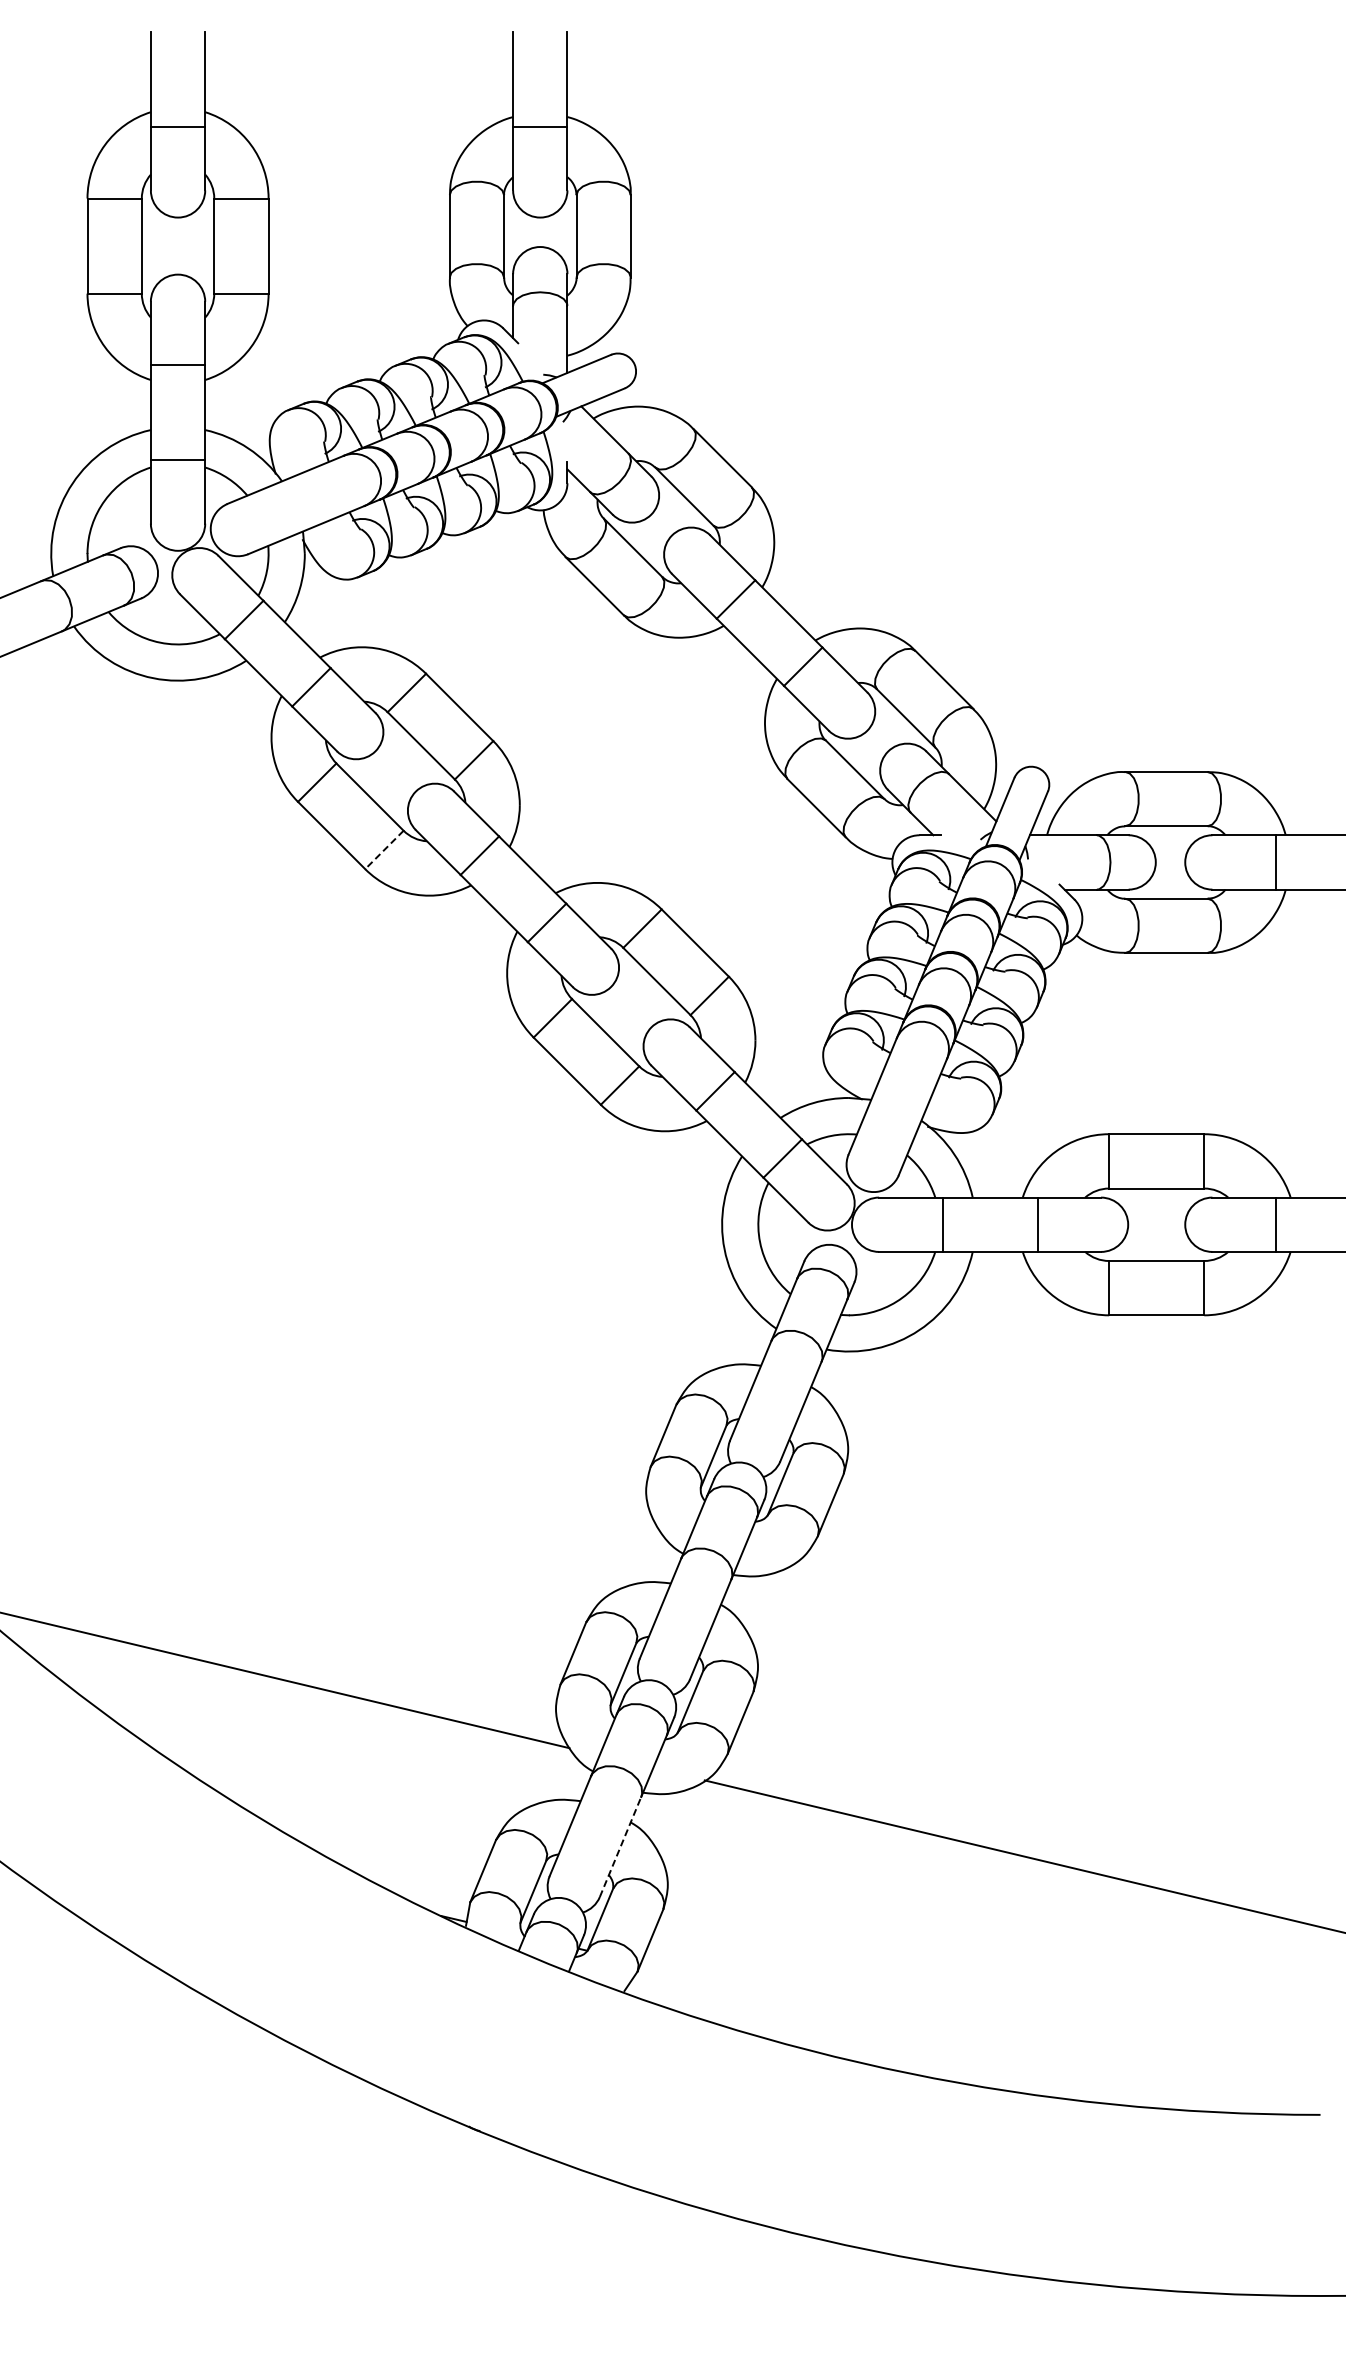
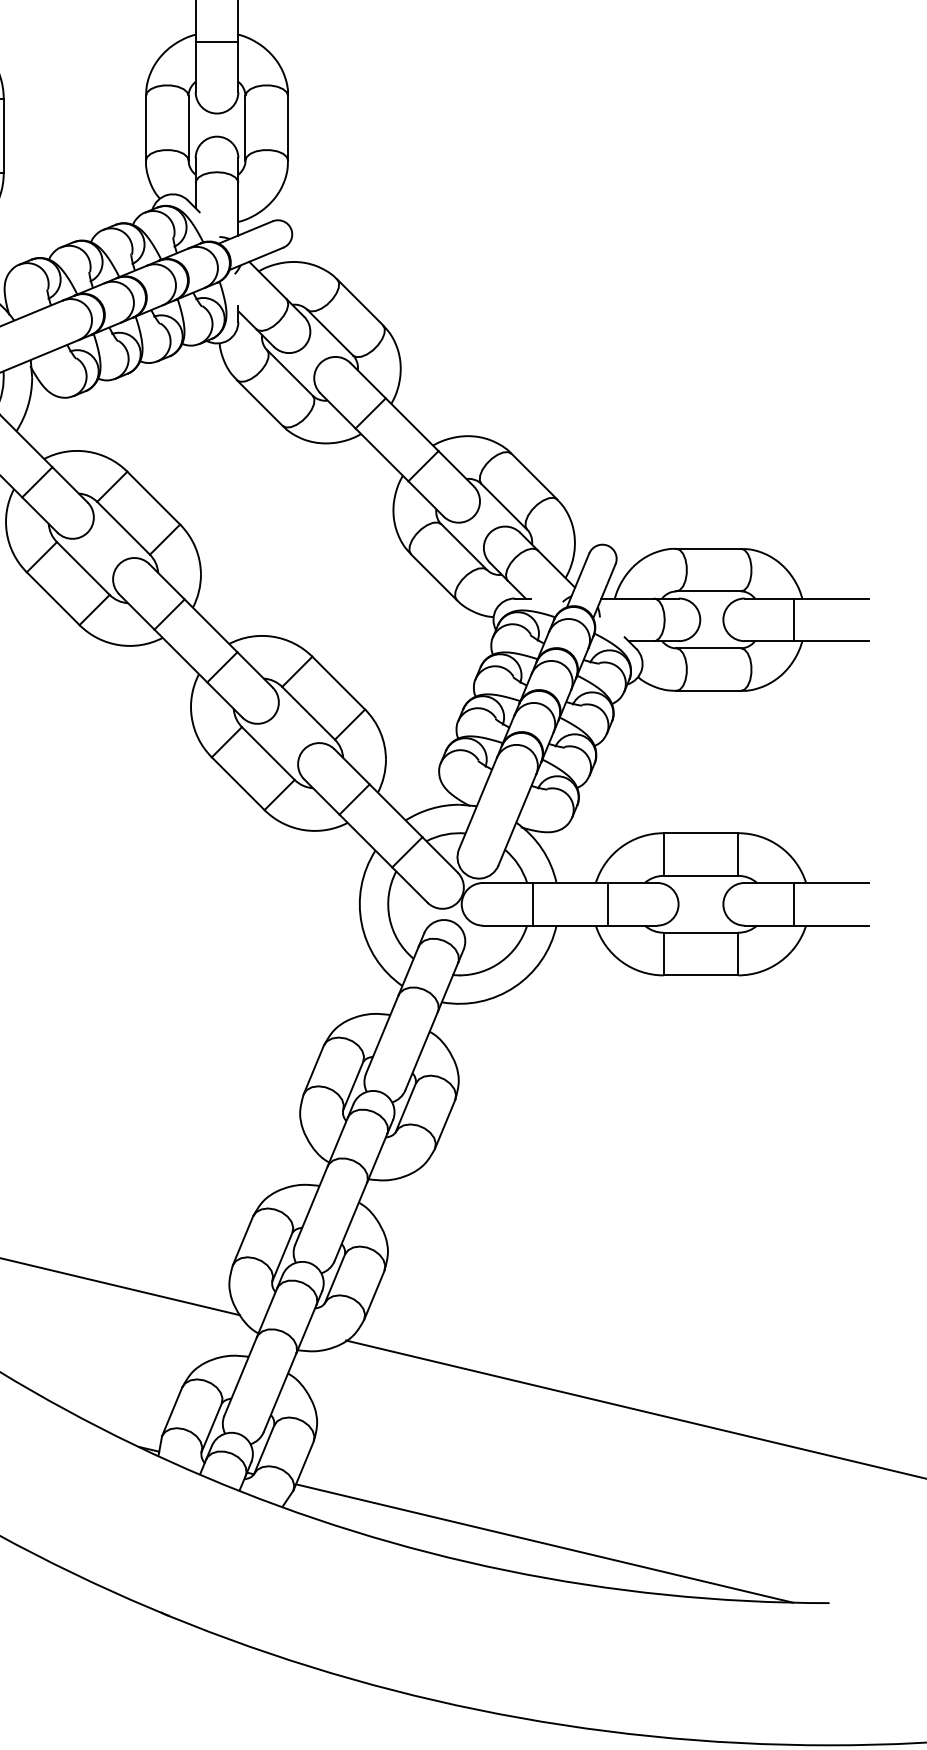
line: (384, 850) -> (94, 610), dashed -> solid
line: (620, 1846) -> (280, 1392), dashed -> solid
line: (957, 2038) -> (544, 1543), added

